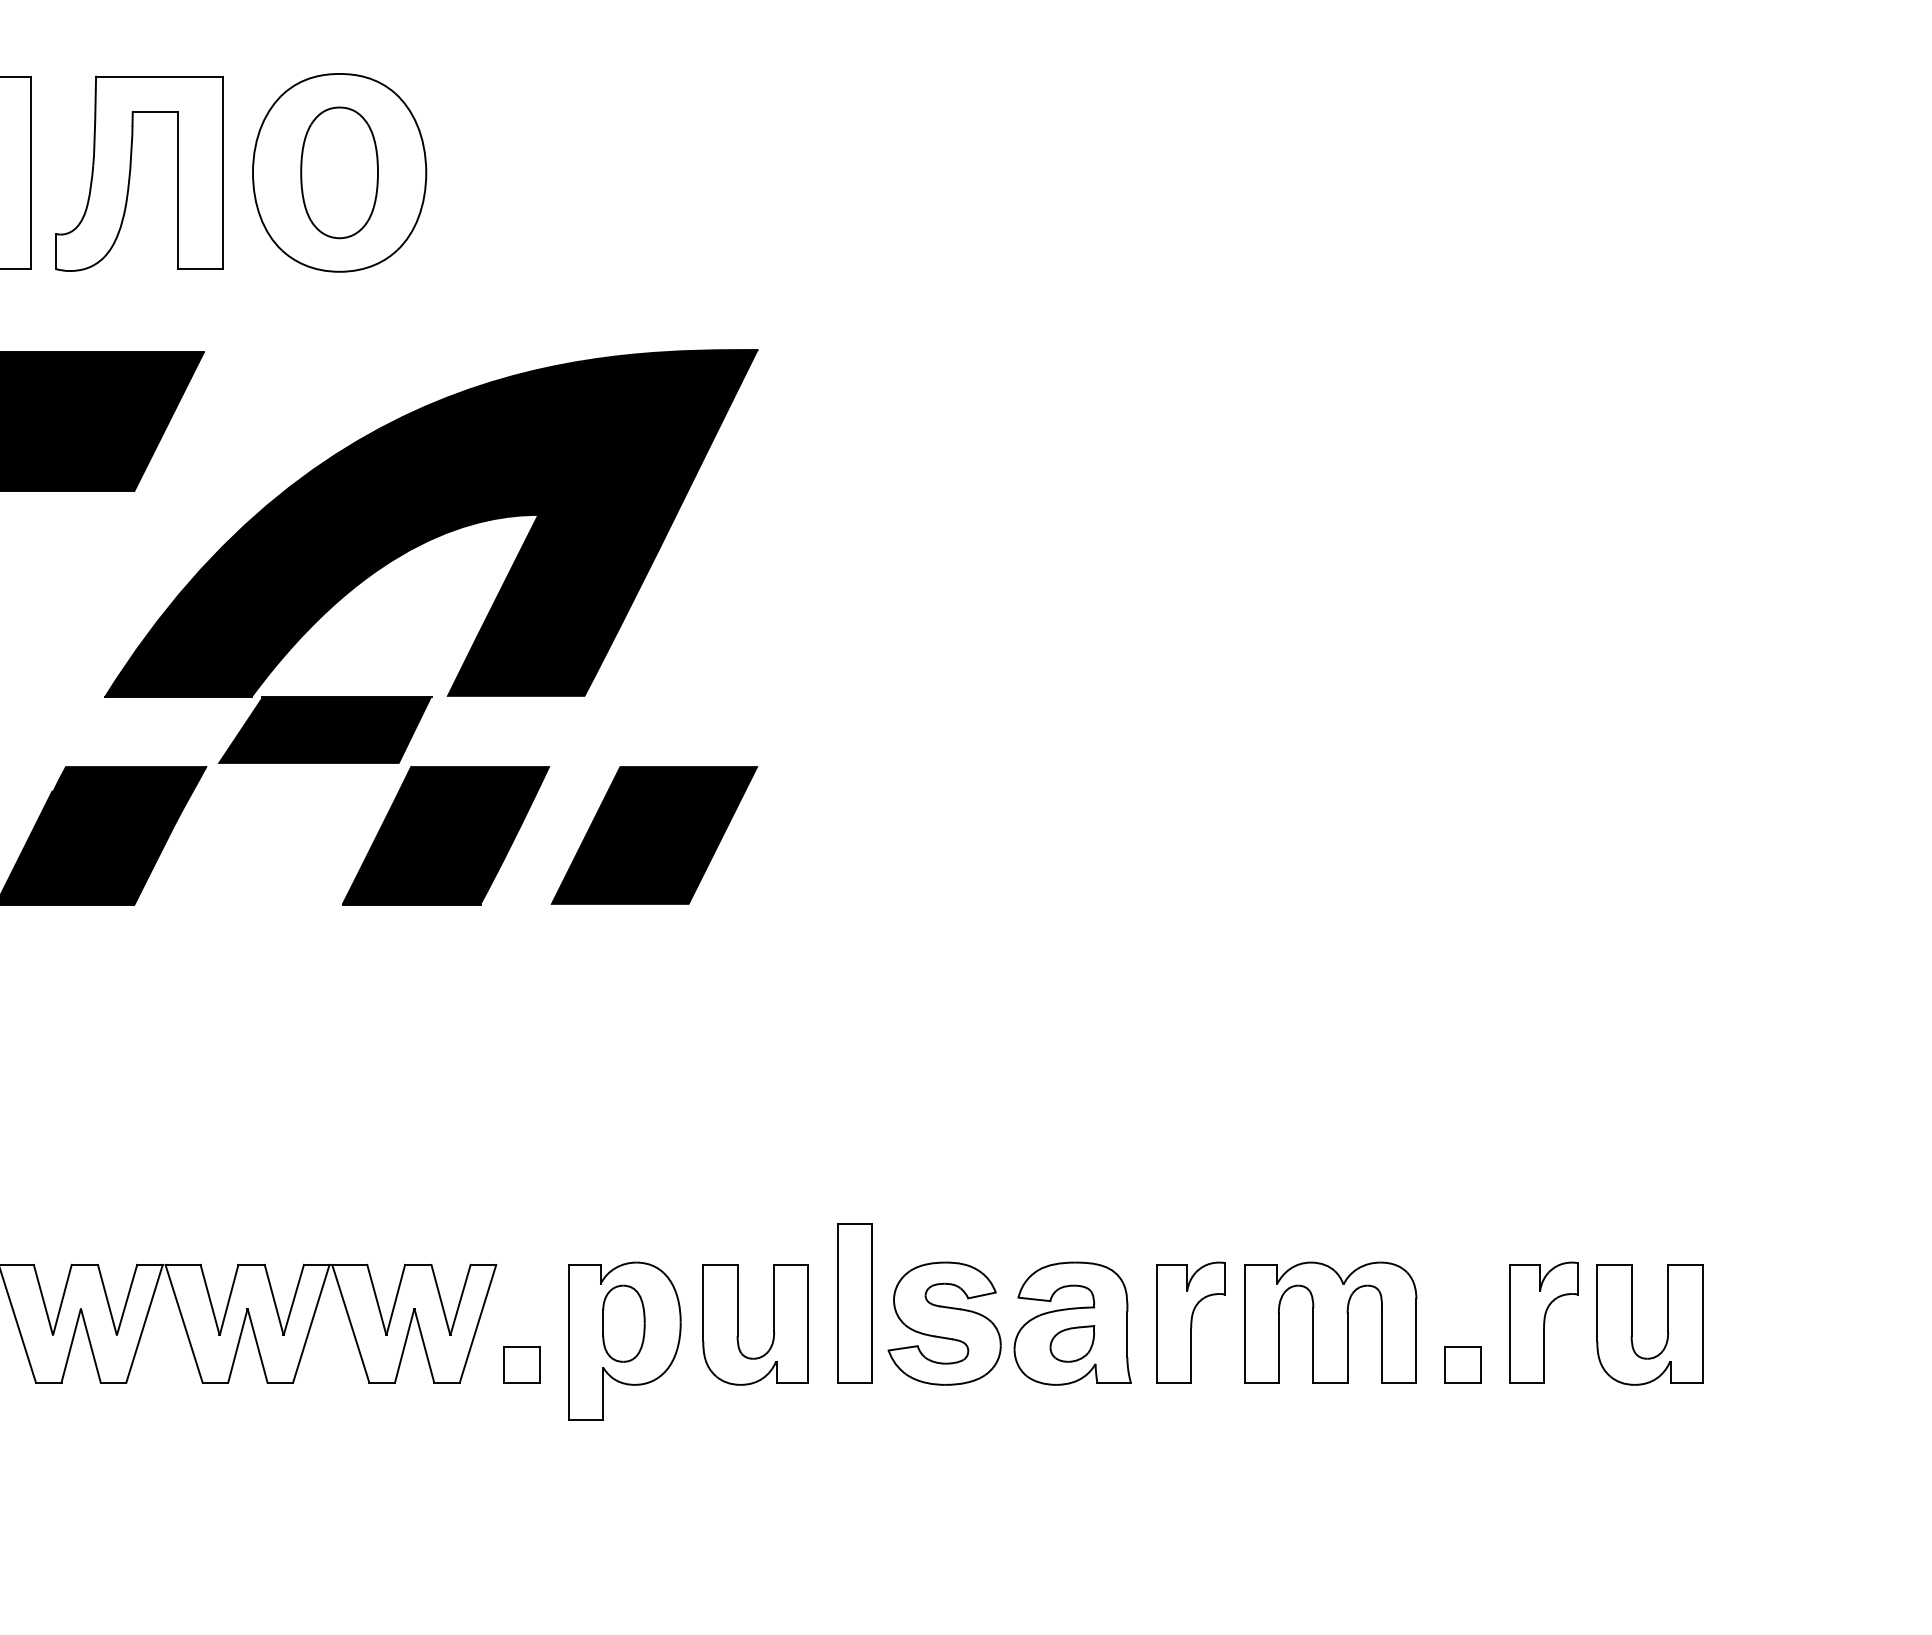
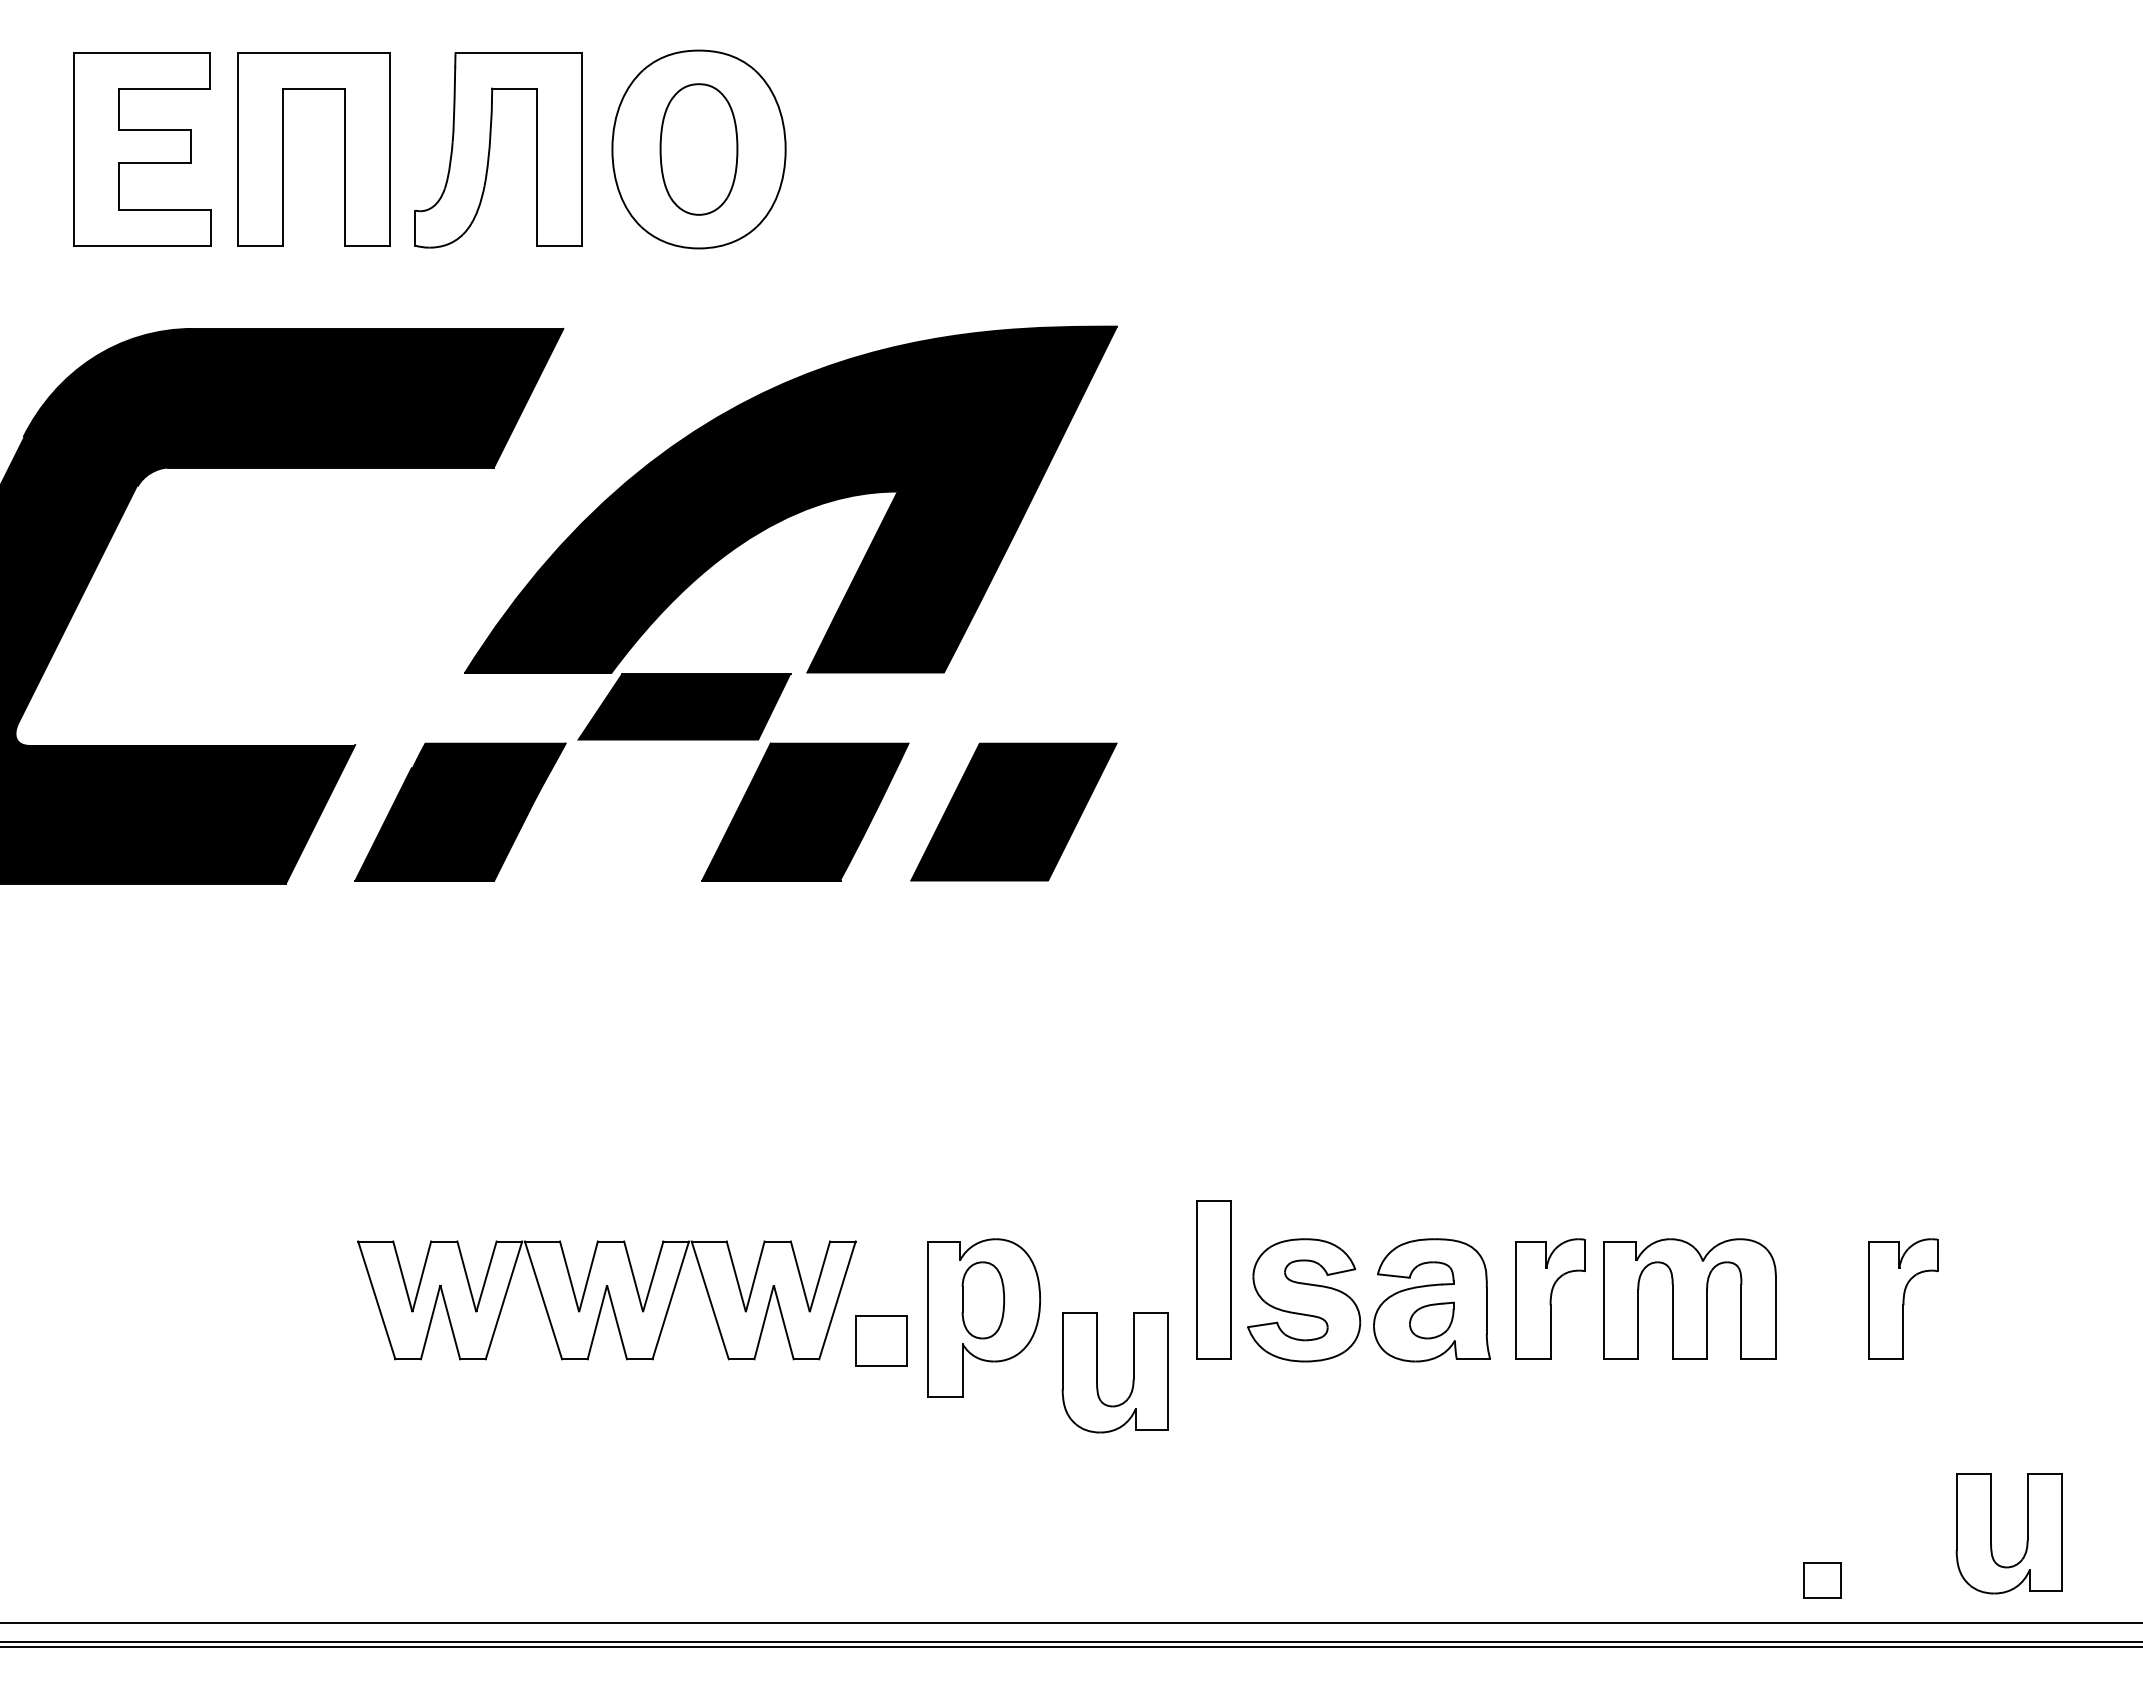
part: (738, 1324) -> (1097, 1372), moved
part: (1632, 1324) -> (1991, 1533), moved
part: (522, 1364) -> (881, 1341), size x1.4
part: (1463, 1364) -> (1822, 1580), moved

